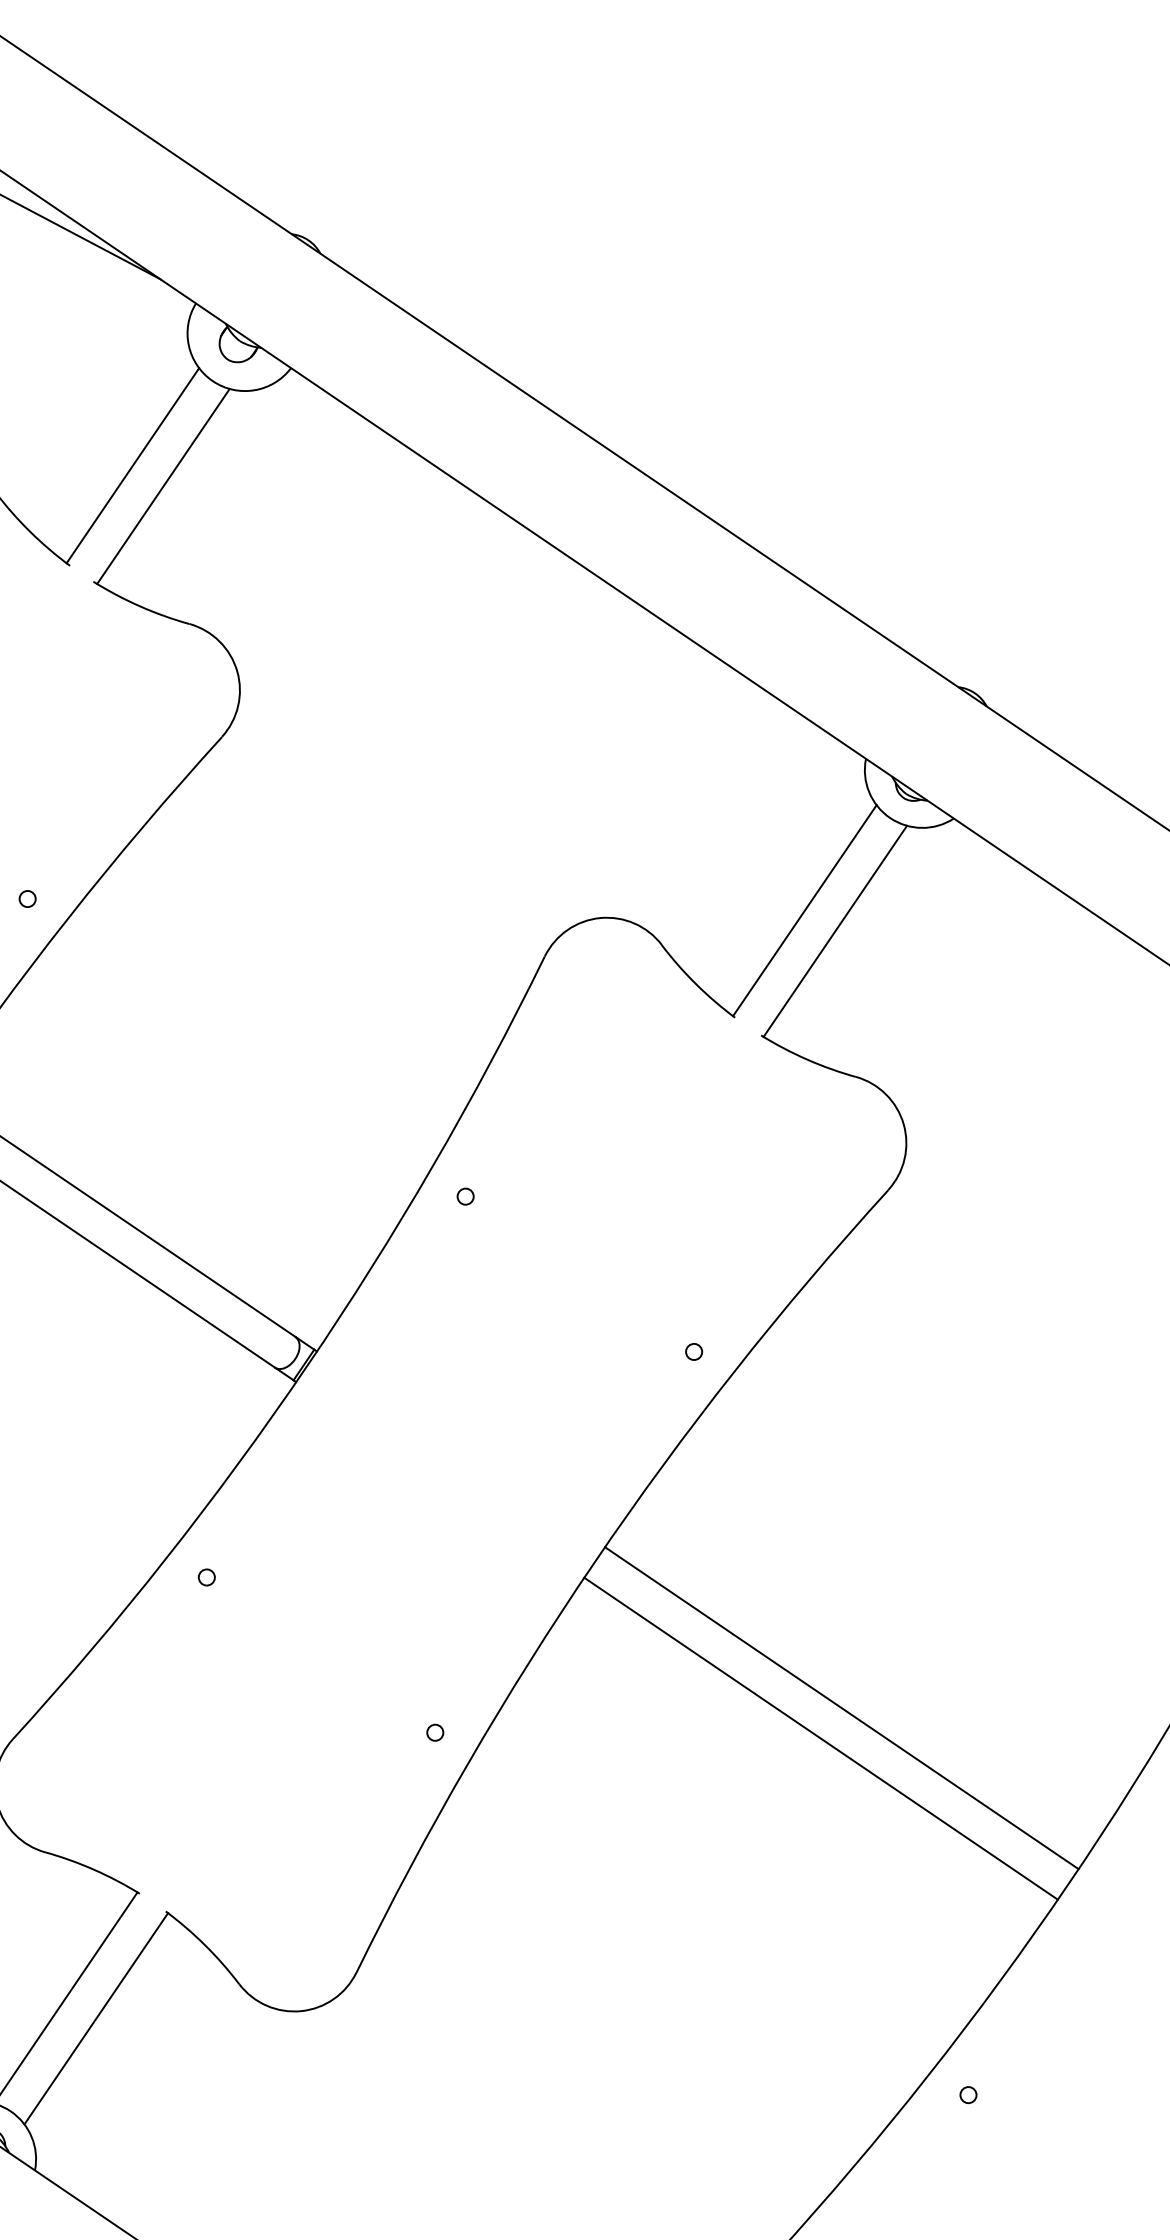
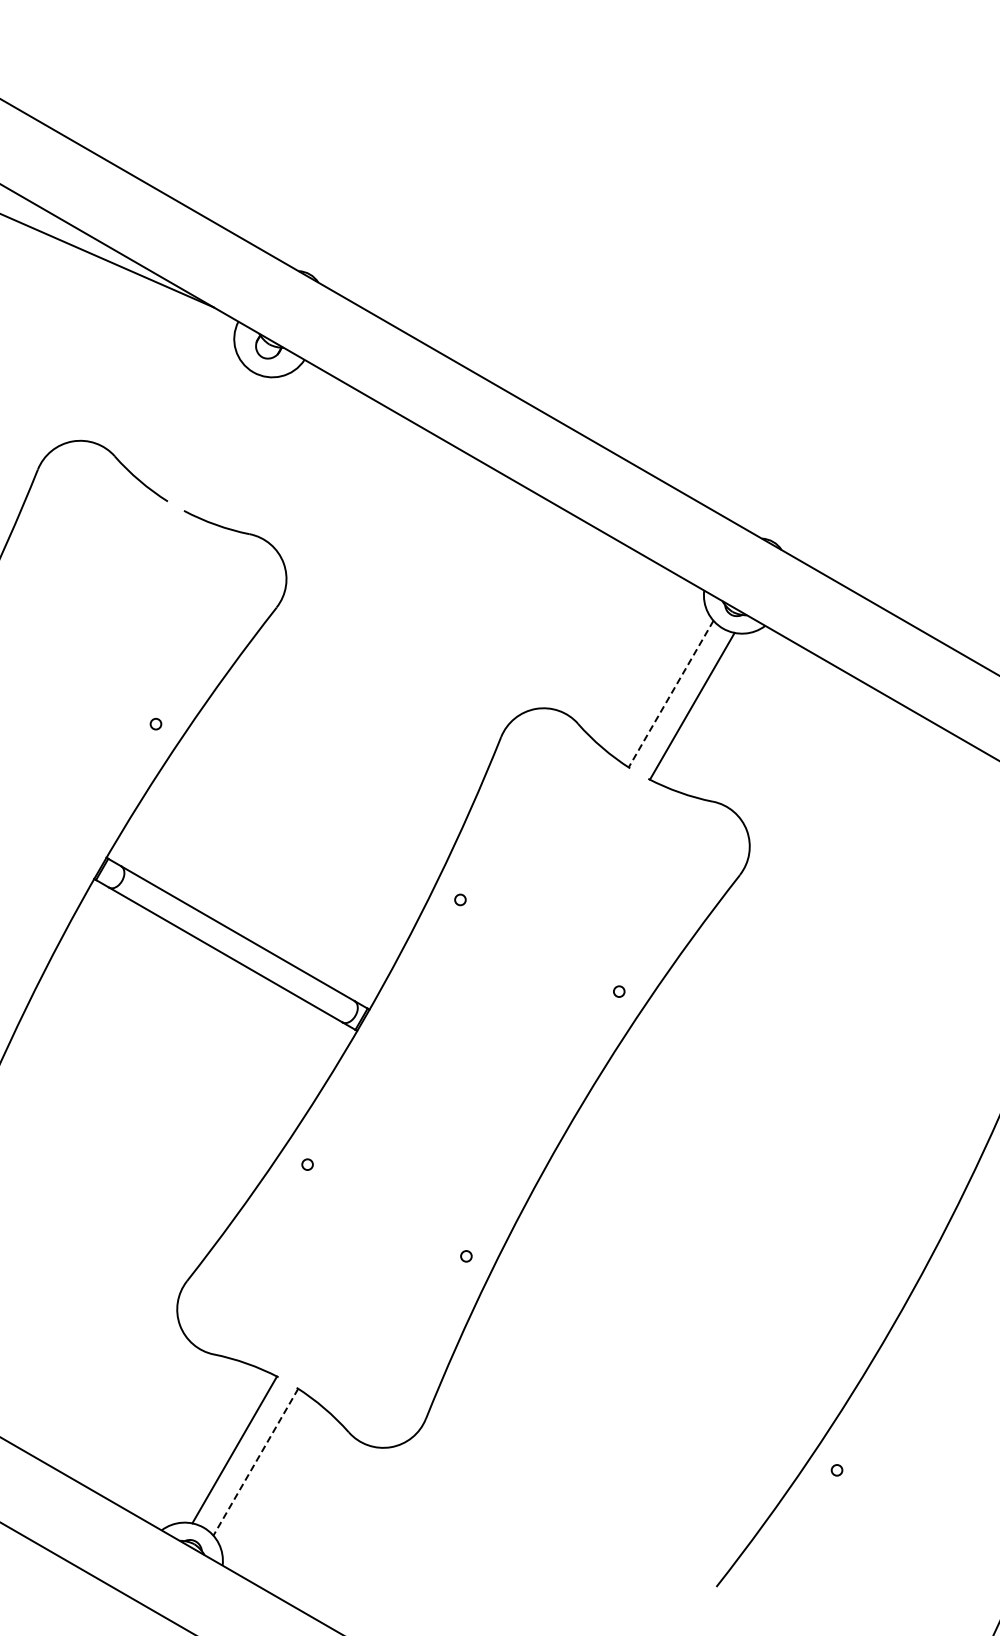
line: (132, 464) -> (204, 431), removed
line: (162, 486) -> (225, 444), removed
line: (805, 911) -> (671, 694), solid -> dashed
line: (840, 1708) -> (733, 1220), removed
line: (820, 1738) -> (721, 1241), removed
line: (95, 2019) -> (255, 1462), solid -> dashed

